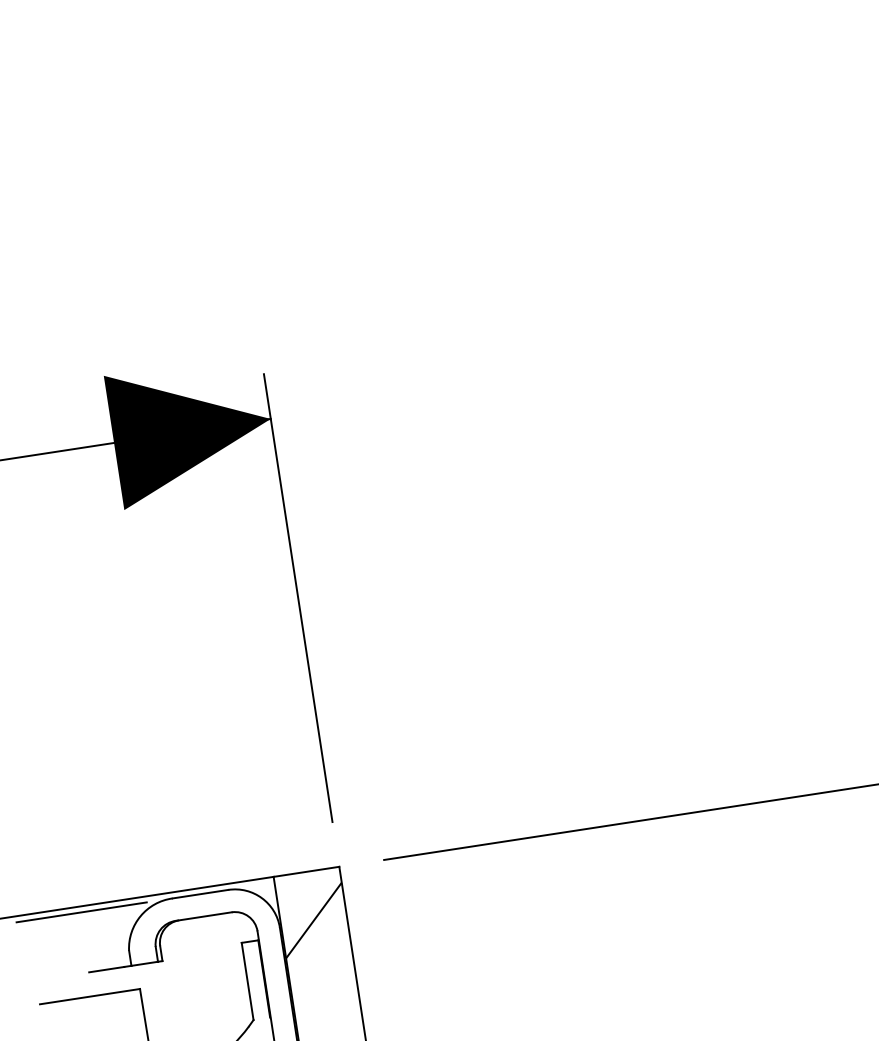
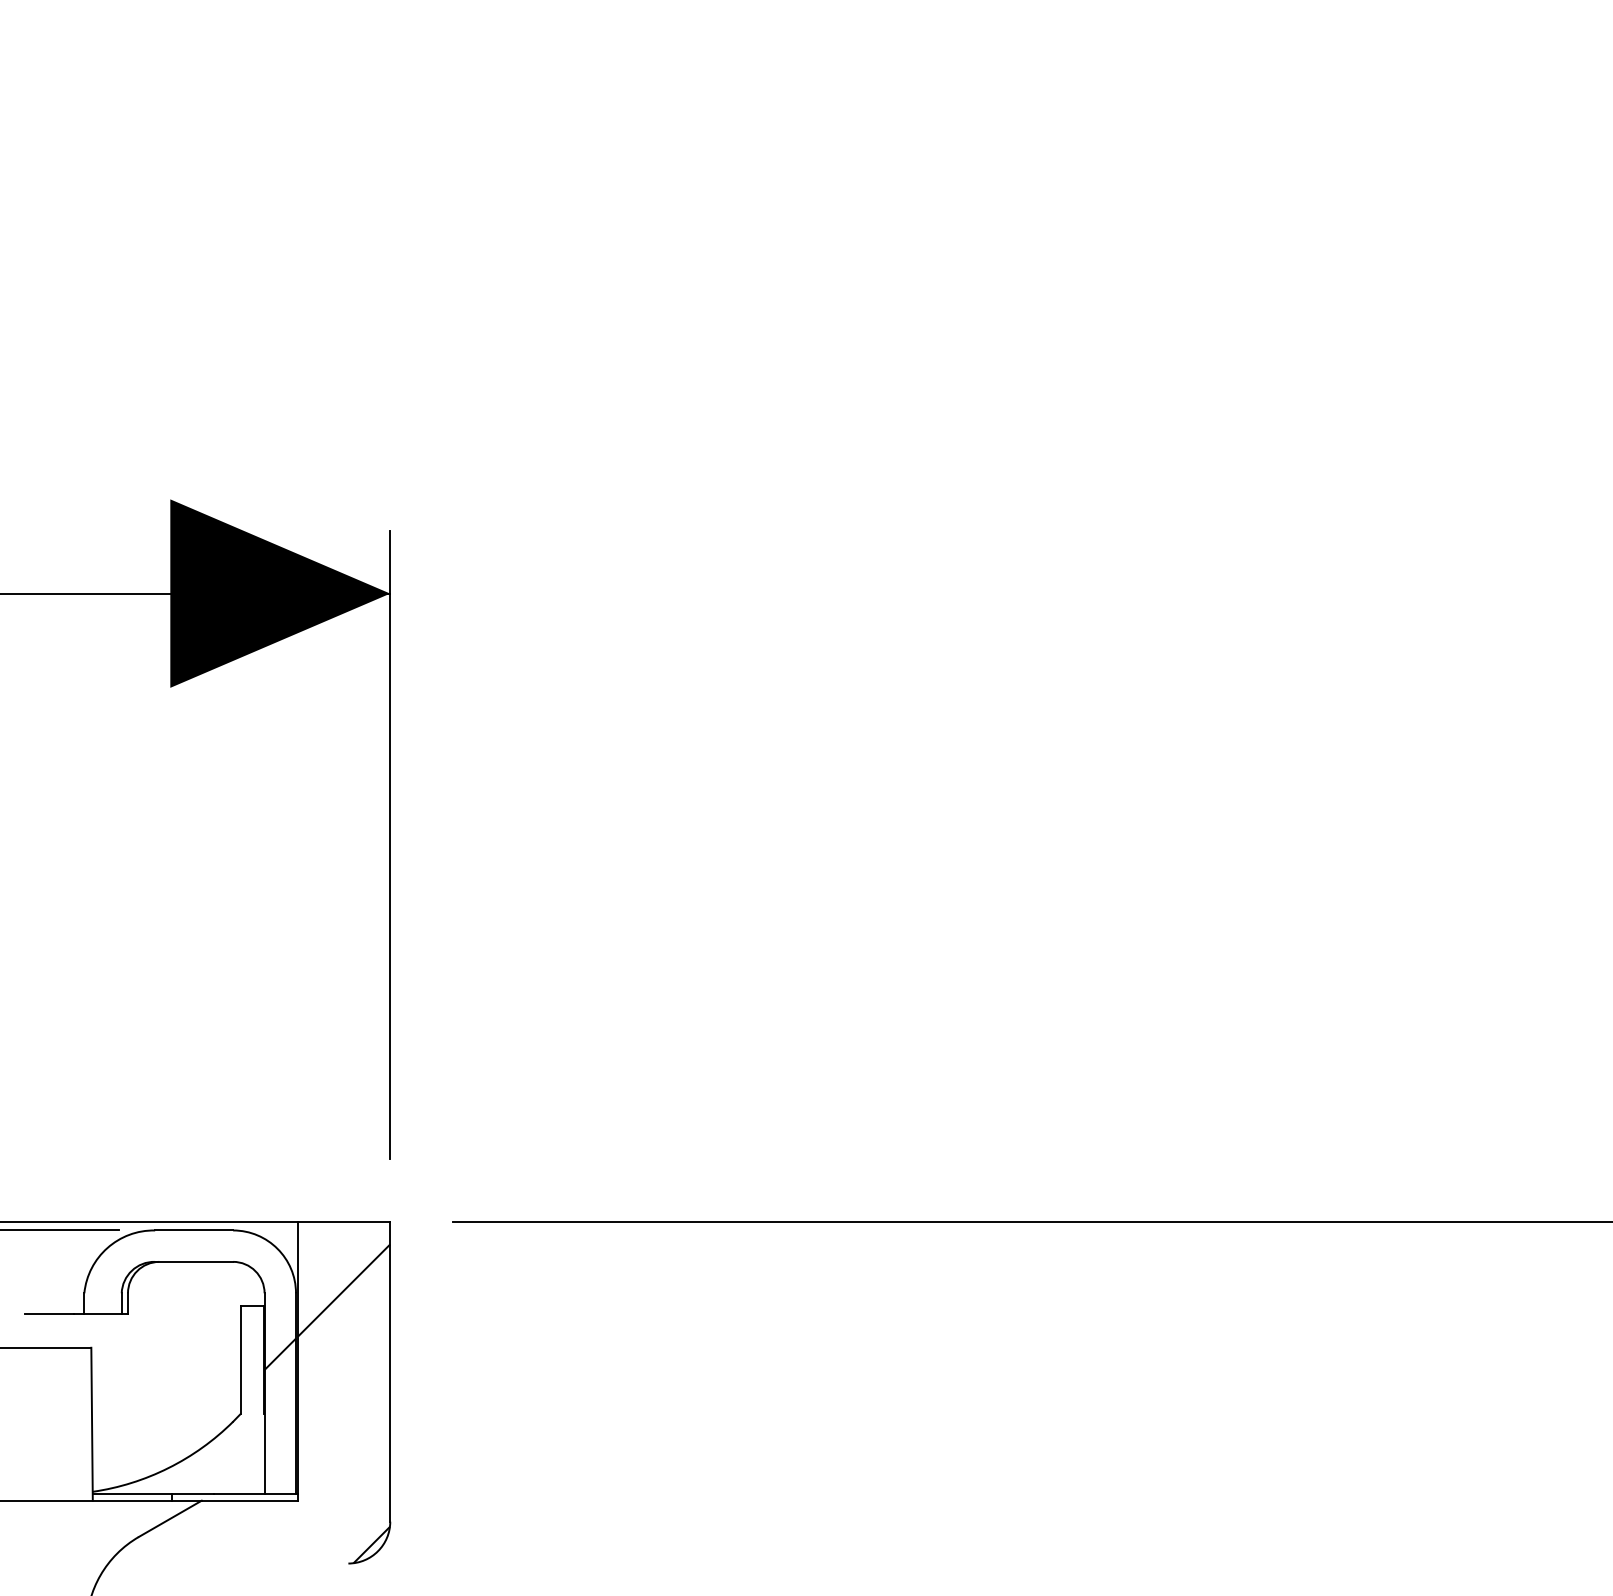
hatch: (275, 973) -> (280, 1354), added

